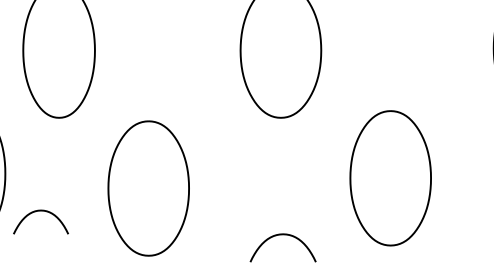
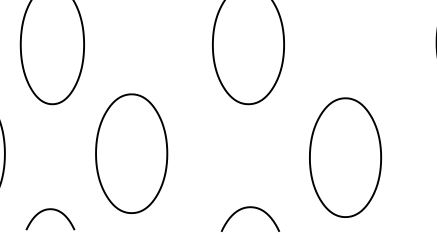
part: (148, 188) -> (131, 153), moved
curve: (41, 212) -> (50, 210), moved

